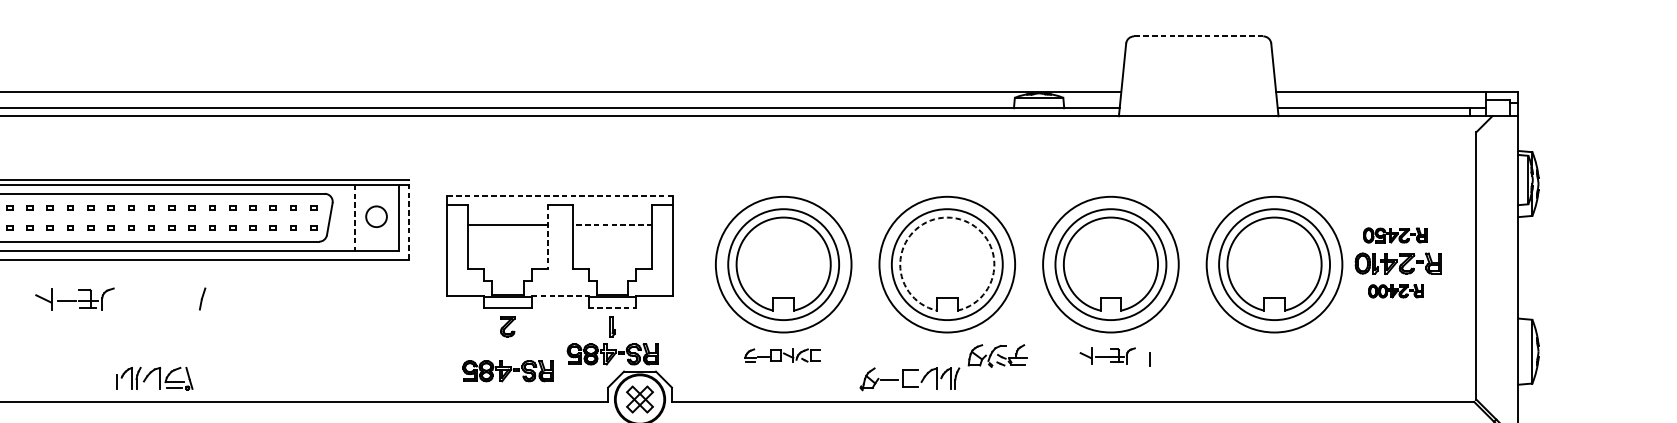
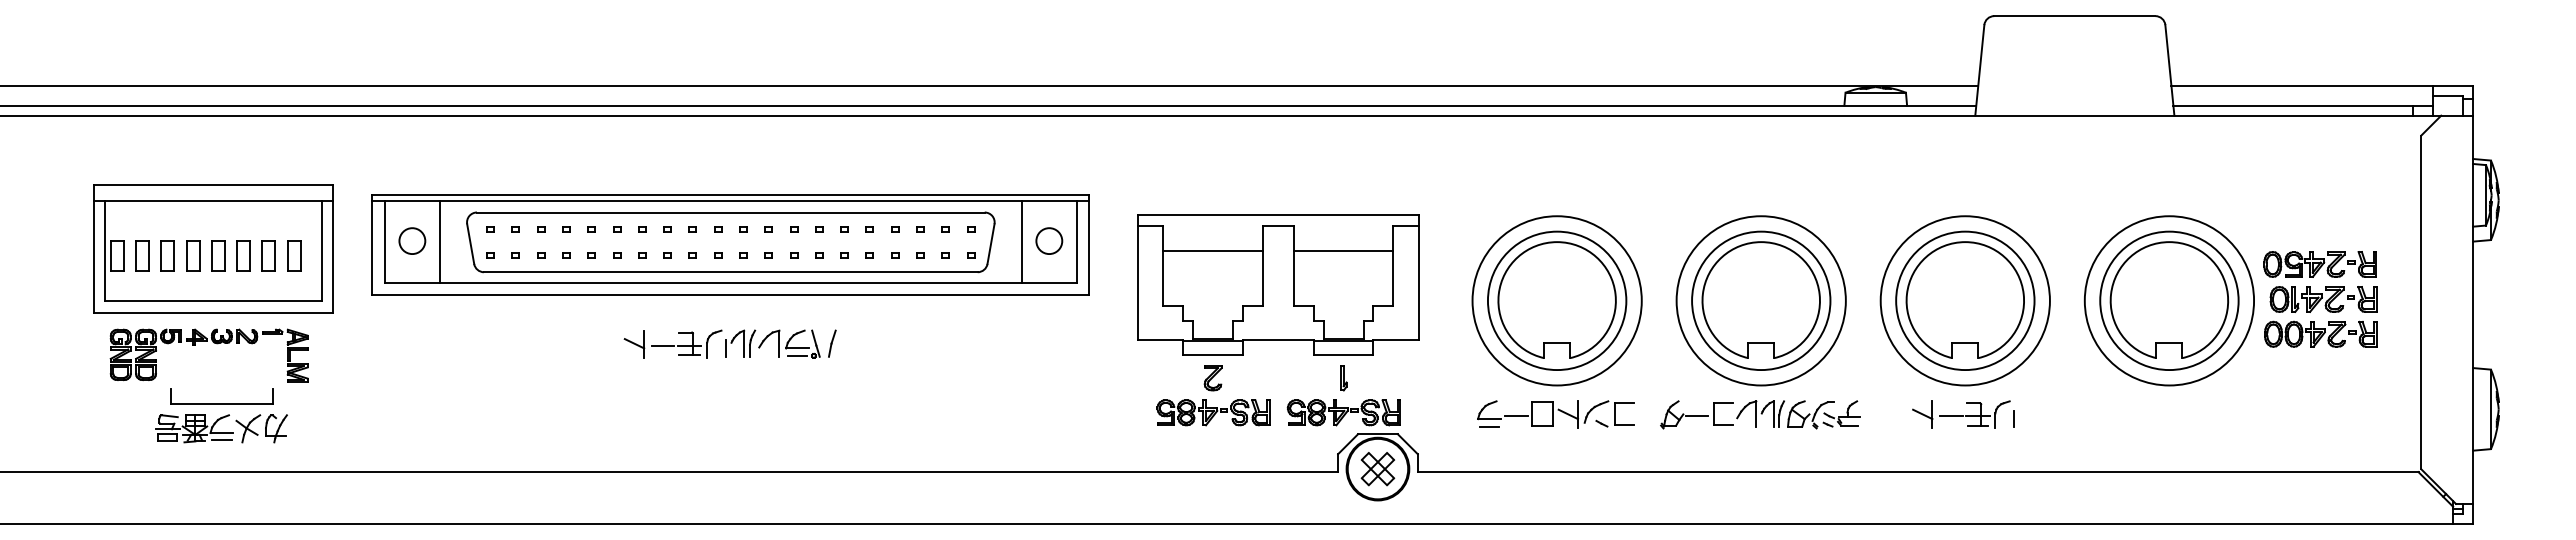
line: (1198, 36) -> (2074, 16), dashed -> solid
line: (560, 196) -> (1278, 215), dashed -> solid
line: (354, 217) -> (1021, 242), dashed -> solid
arc: (947, 217) -> (1761, 242), dashed -> solid
line: (408, 220) -> (1089, 245), dashed -> solid
line: (612, 225) -> (1343, 251), dashed -> solid
part: (1394, 235) -> (2319, 264), size x1.43
line: (547, 237) -> (1262, 266), dashed -> solid
part: (1395, 290) -> (2320, 333), size x1.67
line: (560, 295) -> (1278, 339), dashed -> solid
line: (612, 307) -> (1343, 354), dashed -> solid
part: (782, 355) -> (1555, 414), size x1.67
part: (1107, 355) -> (1961, 414), size x1.43
part: (508, 371) -> (1213, 412), moved
part: (154, 378) -> (772, 343), moved
part: (903, 379) -> (1714, 414), moved

